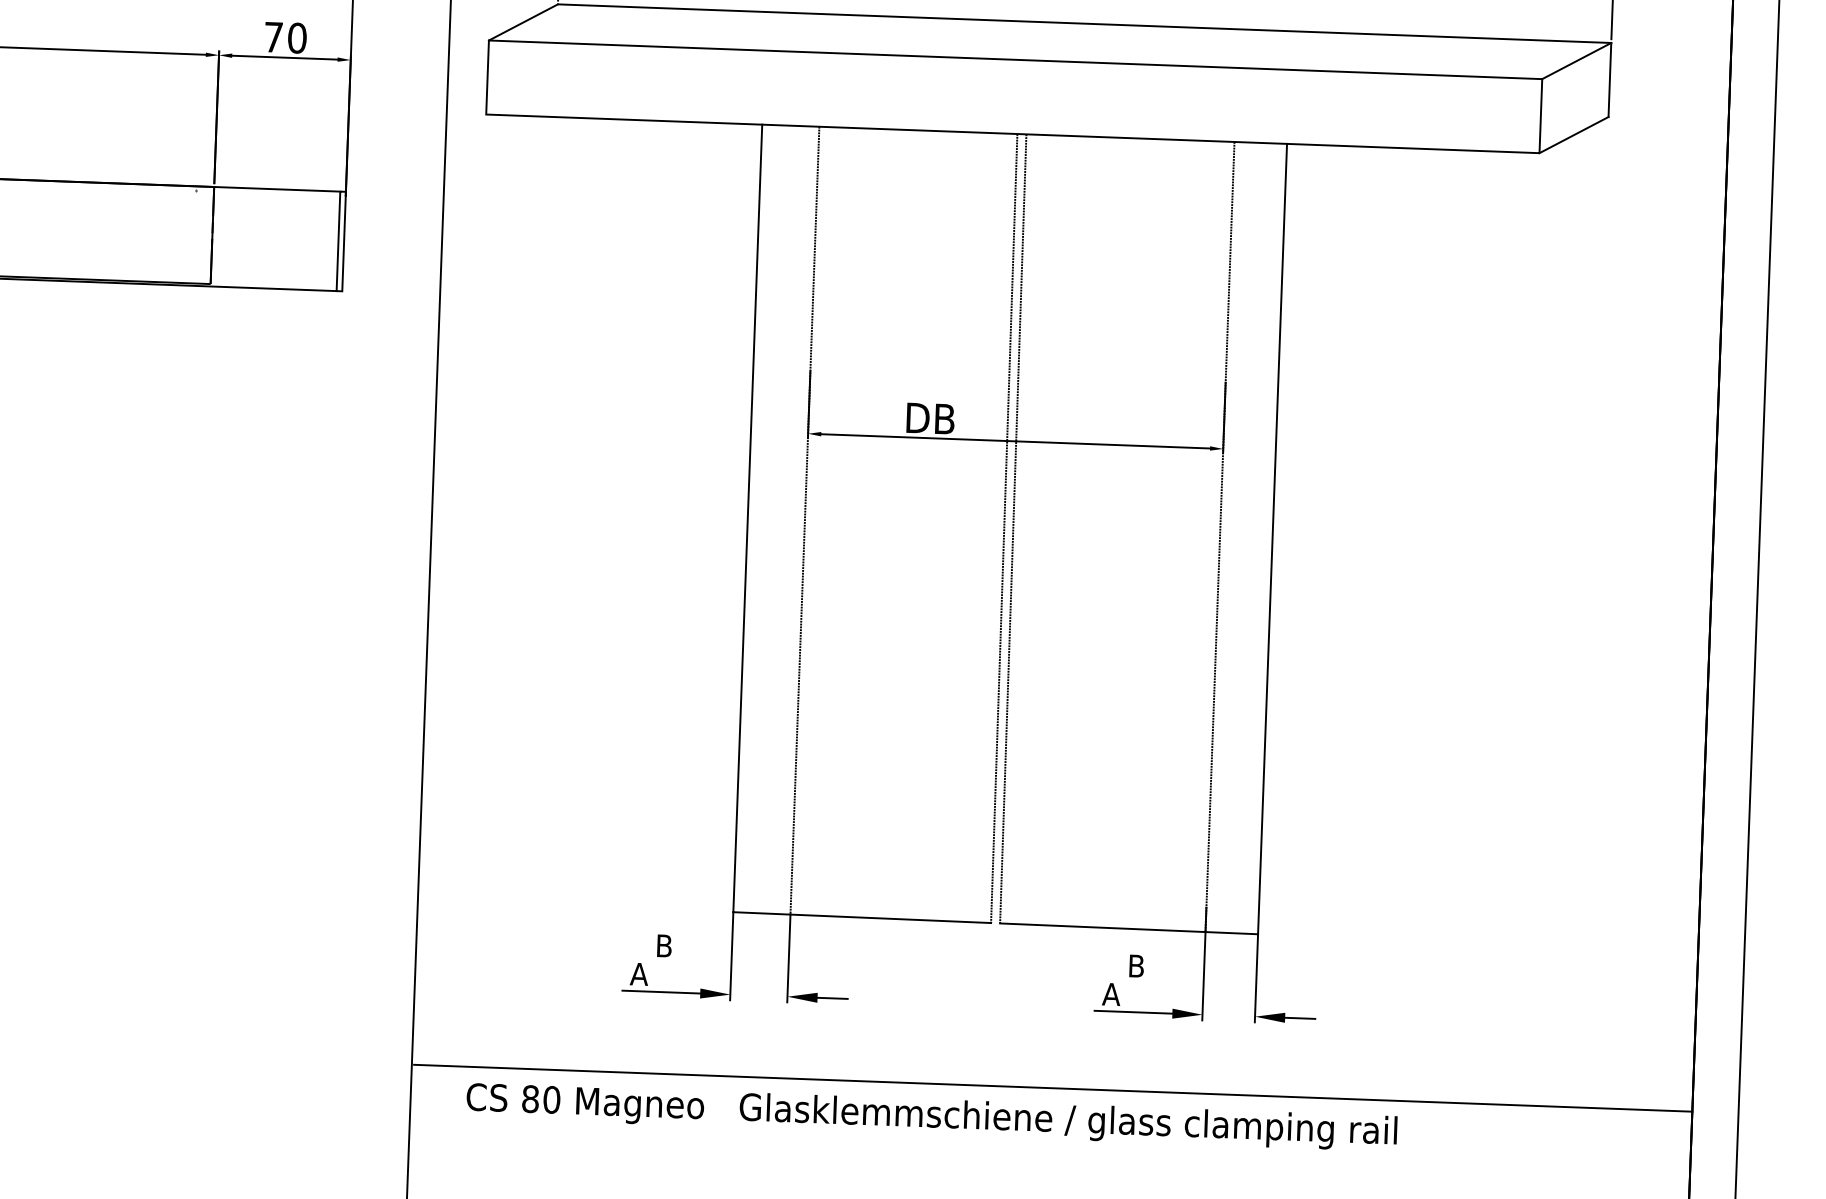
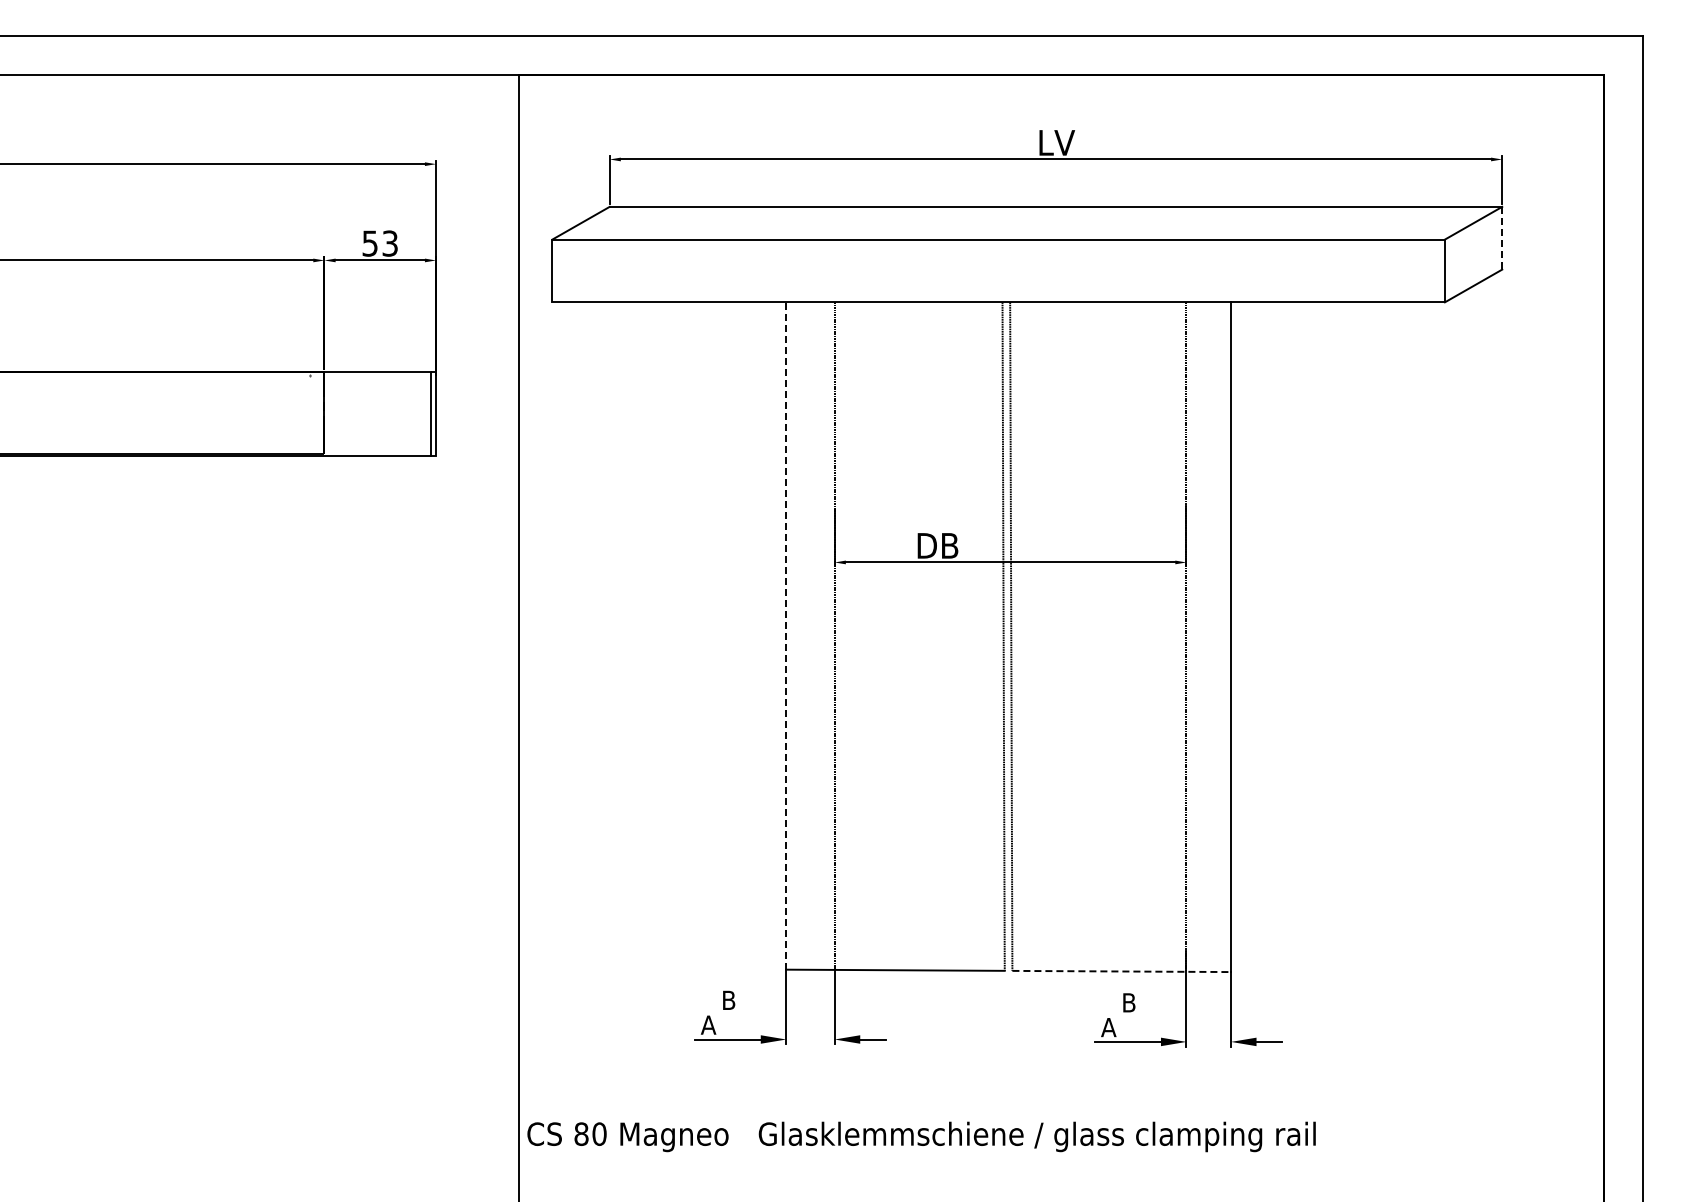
text: (285, 37) -> (380, 243), 70 -> 53
line: (1610, 80) -> (1502, 238), solid -> dashed
line: (748, 519) -> (786, 636), solid -> dashed
line: (1130, 928) -> (1122, 971), solid -> dashed
line: (1053, 1087) -> (1062, 1108), removed
text: (931, 1116) -> (921, 1136), moved

